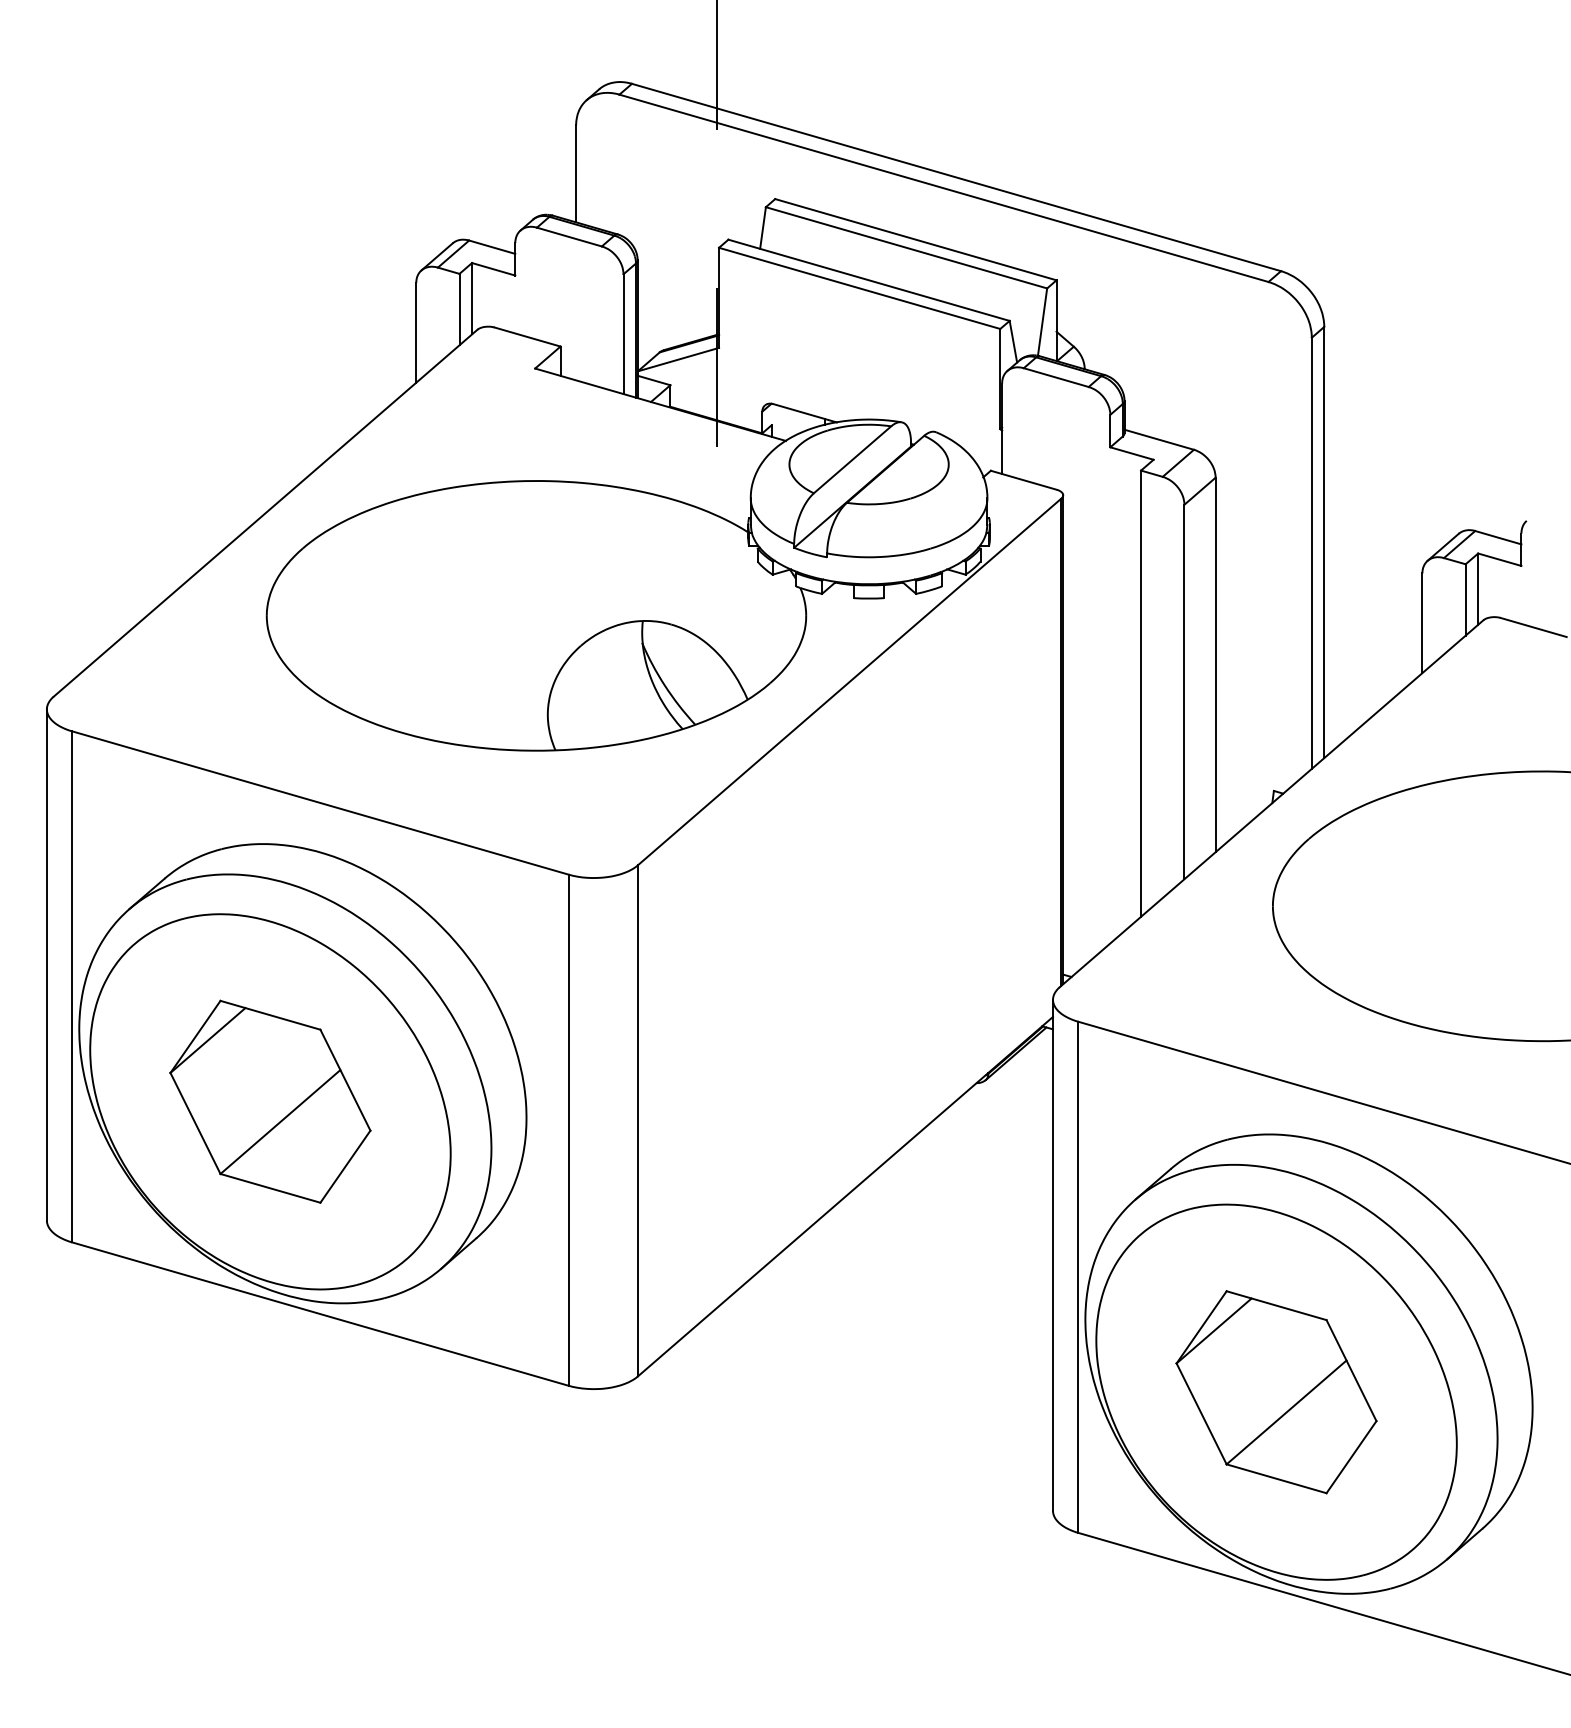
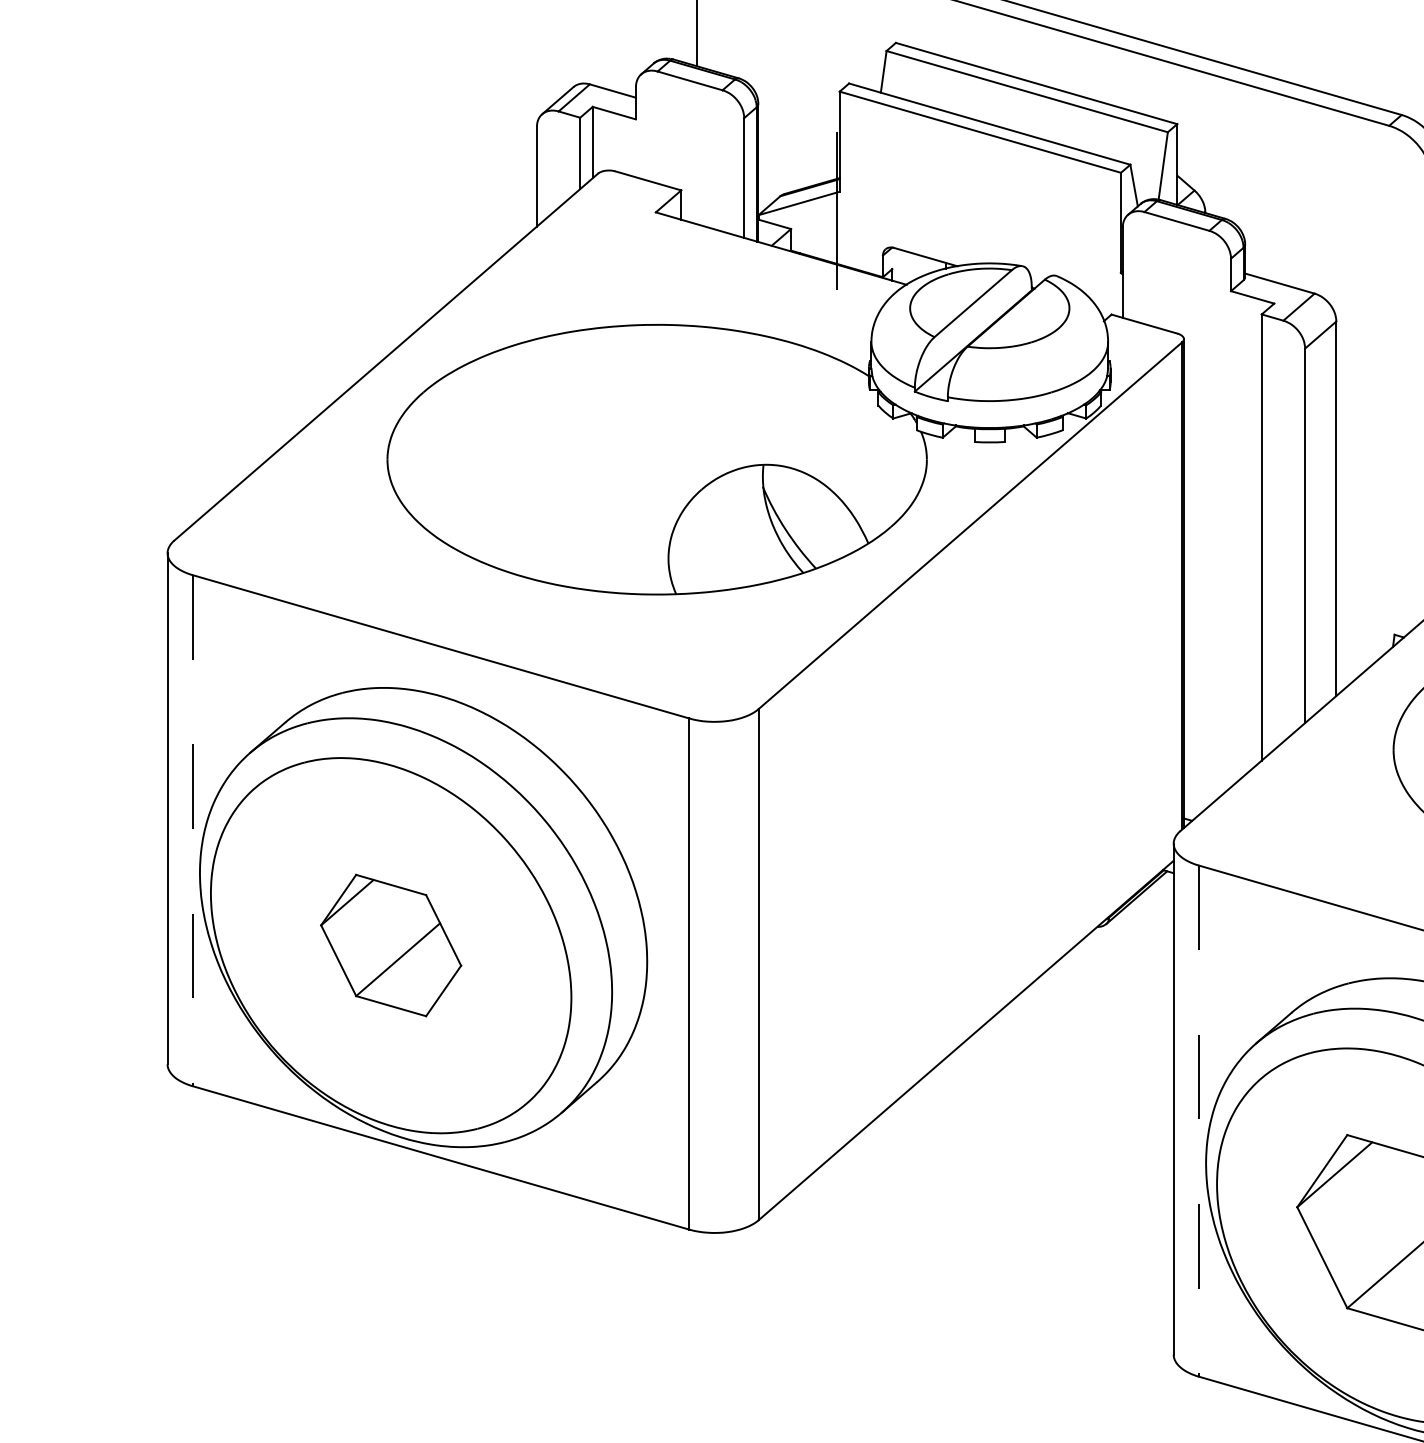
line: (72, 986) -> (193, 830), solid -> dashed
part: (270, 1101) -> (391, 945), size x0.7
line: (1078, 1277) -> (1199, 1121), solid -> dashed

